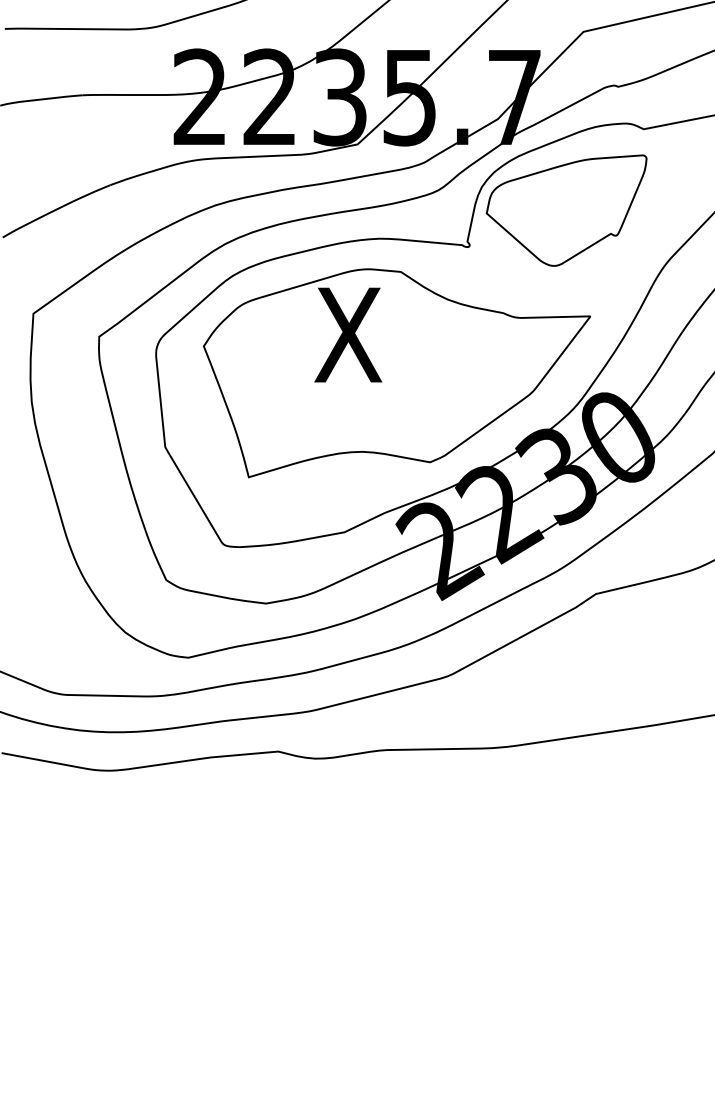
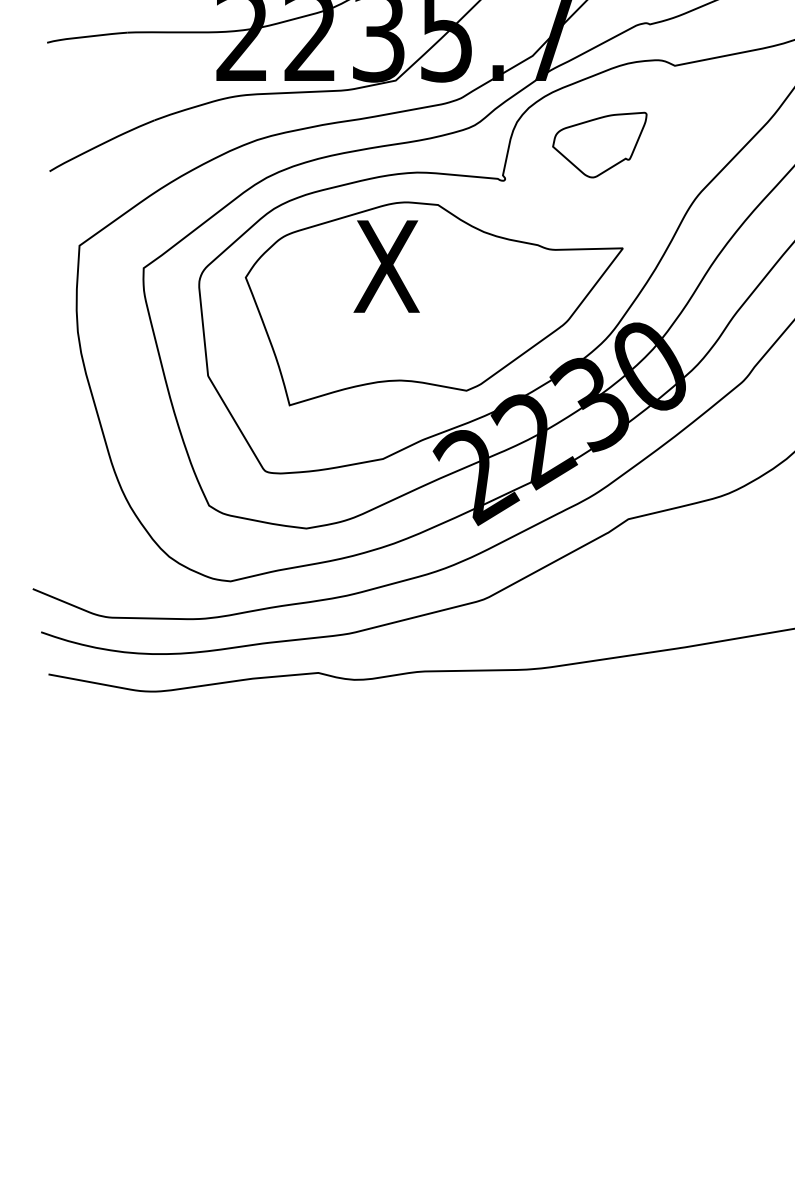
part: (566, 209) -> (599, 144), size x0.6

